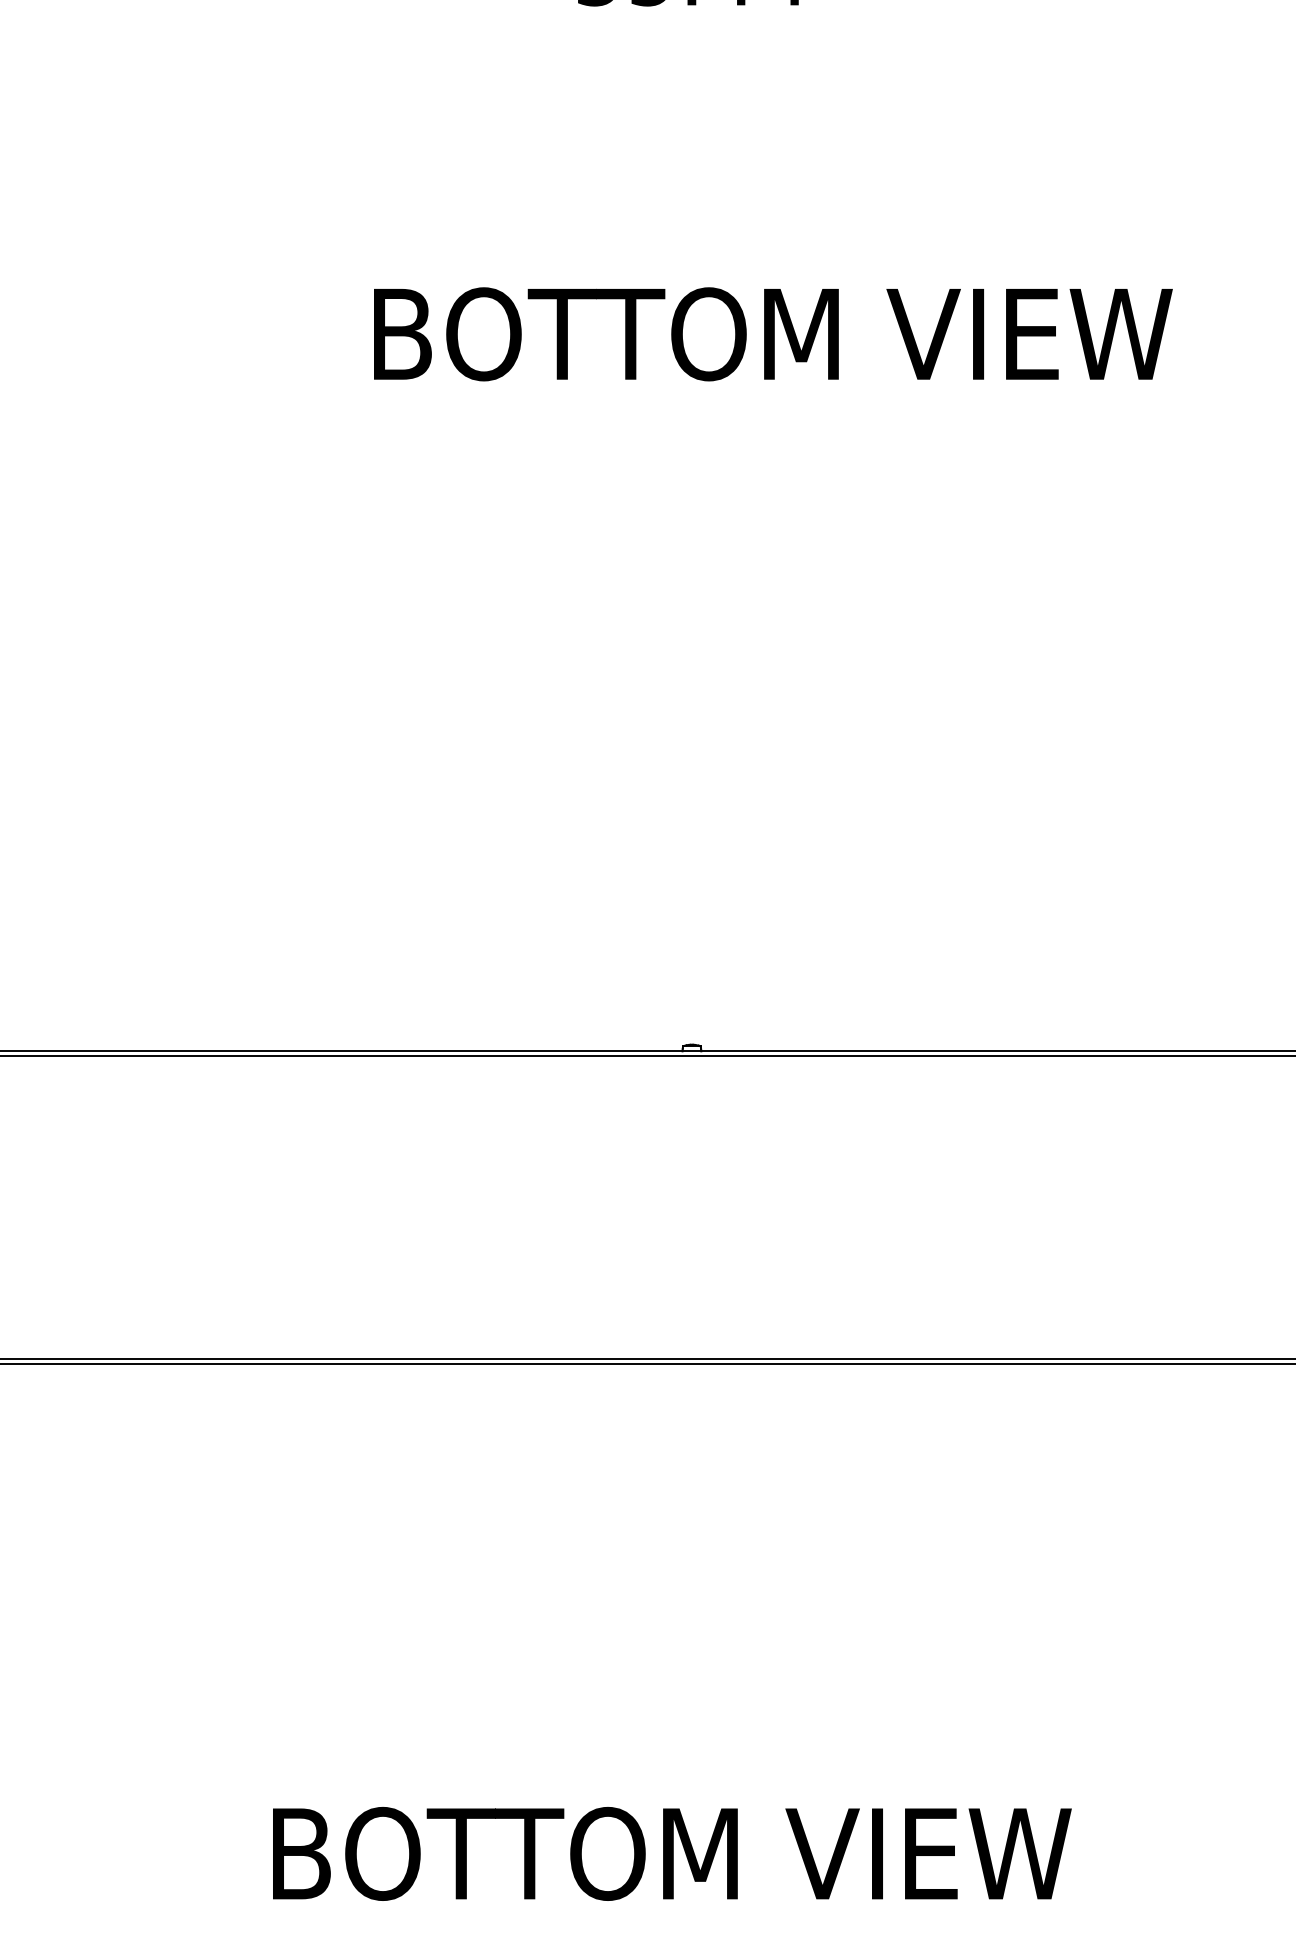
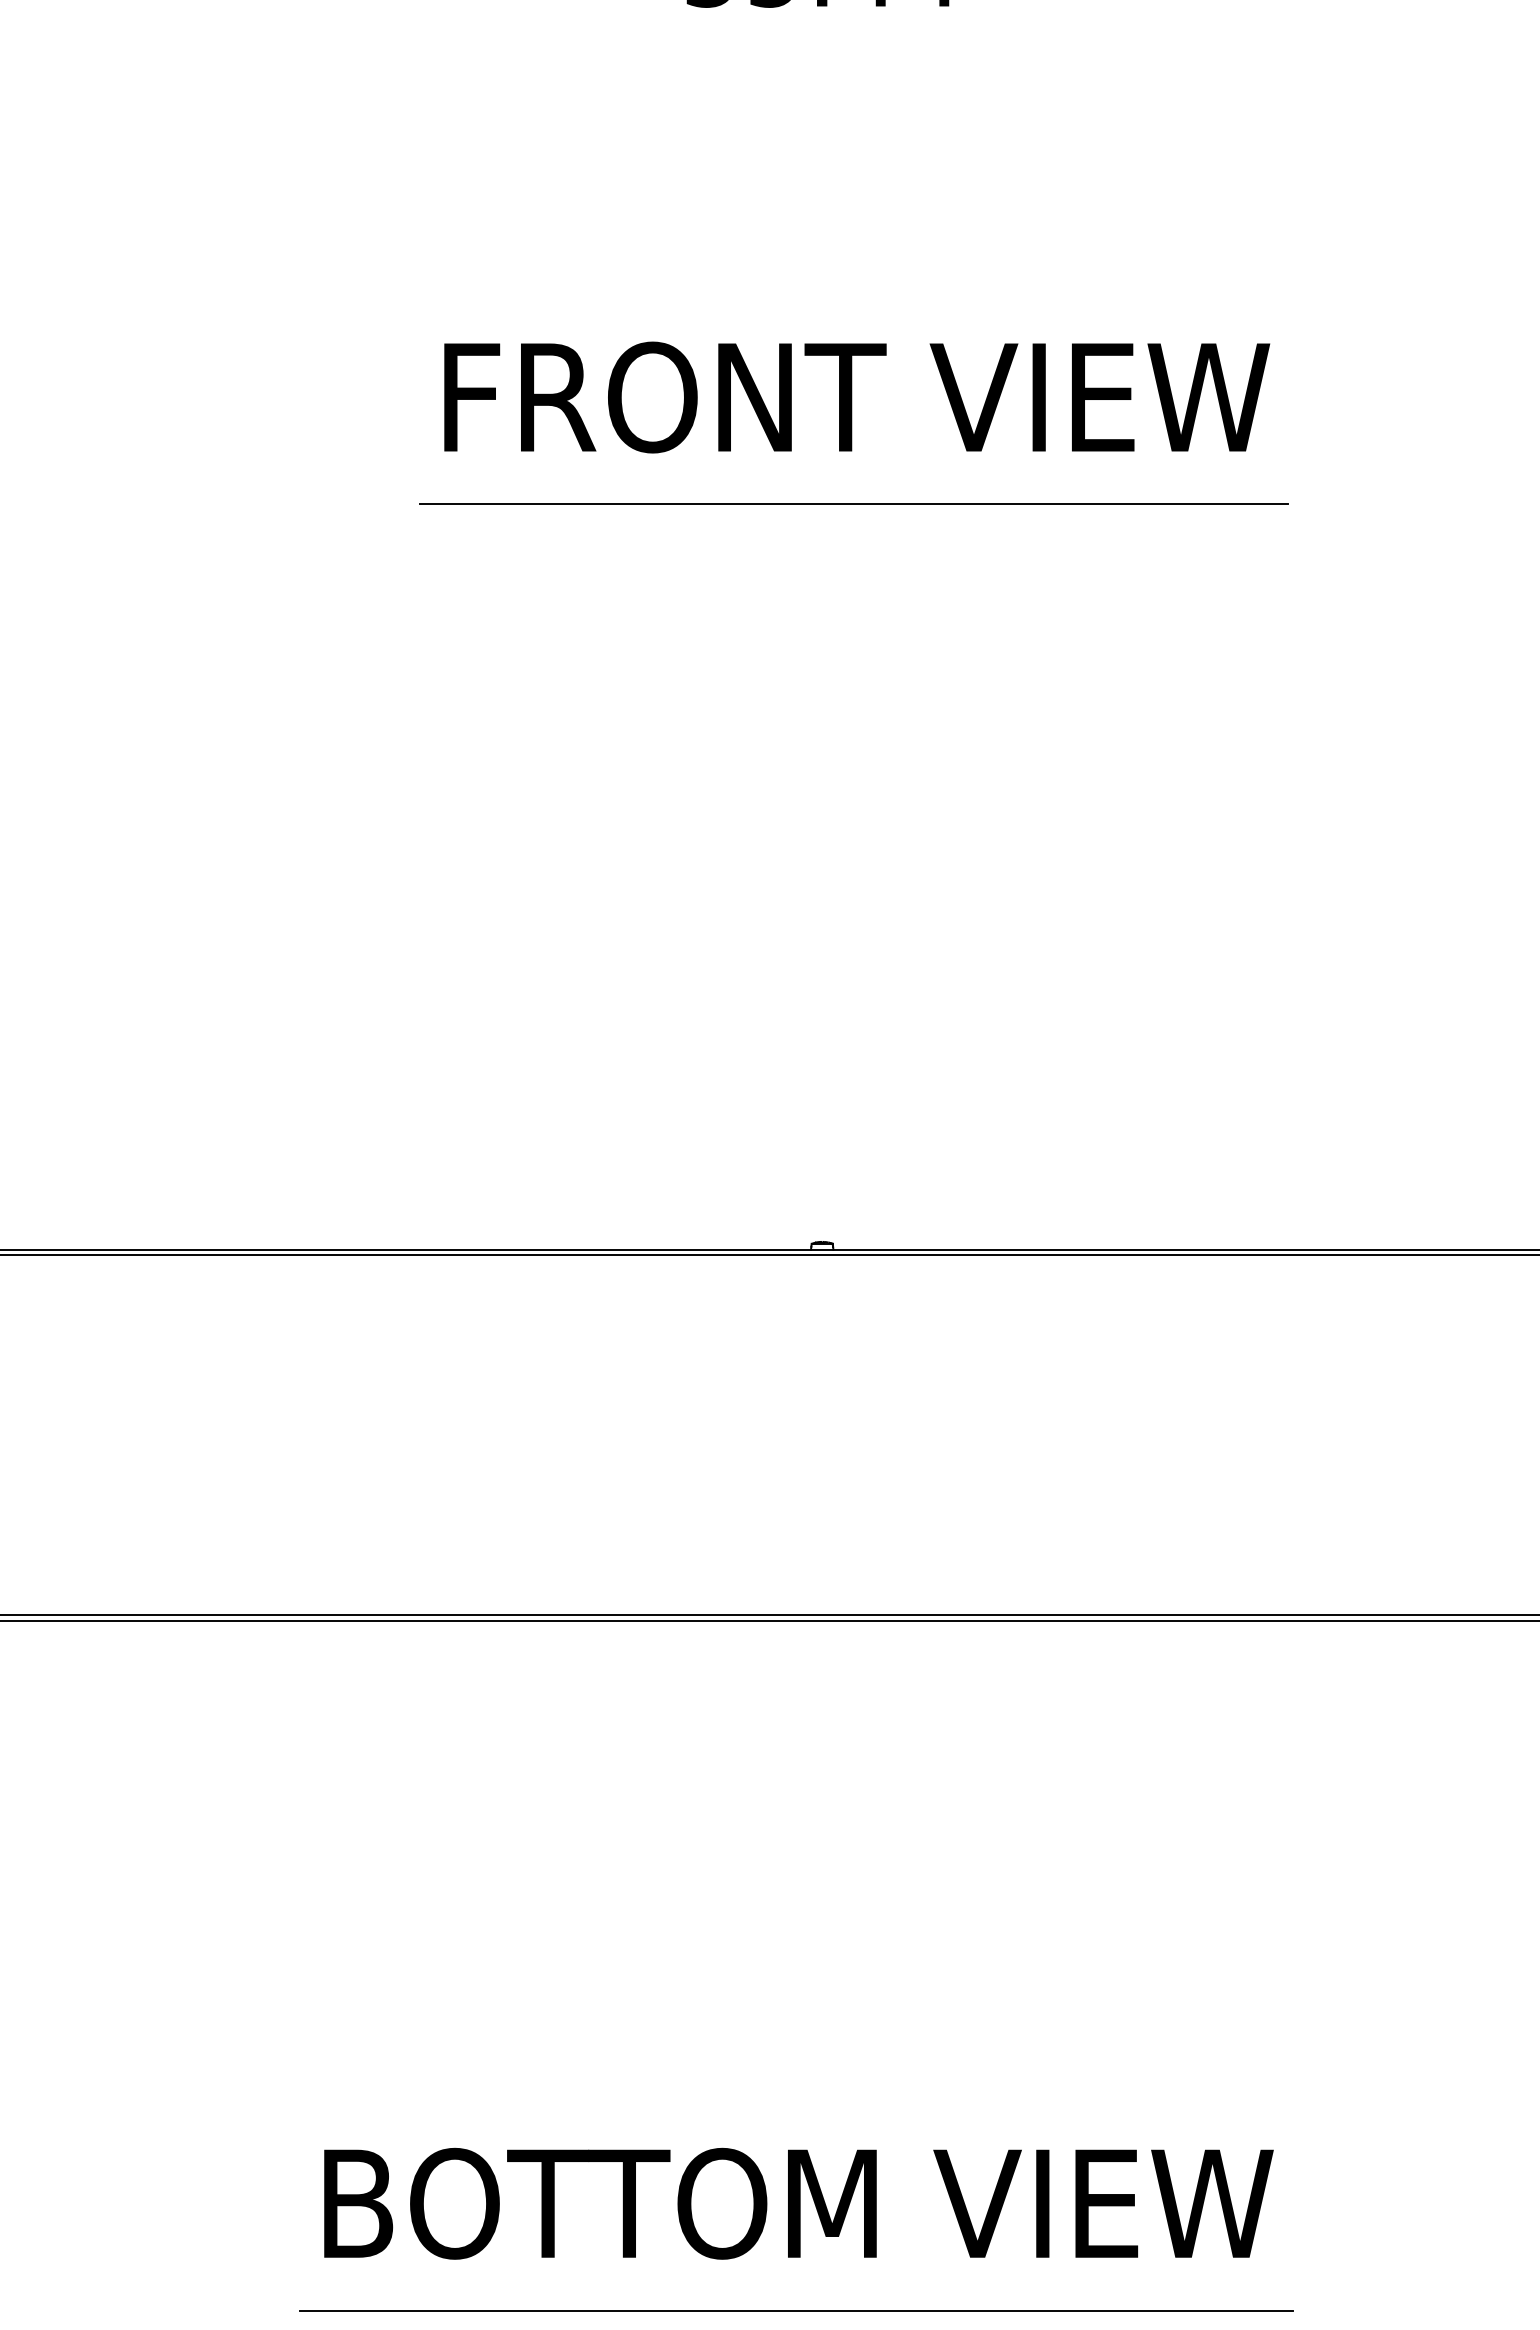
text: (778, 334) -> (925, 397), BOTTOM VIEW -> FRONT VIEW
line: (719, 424) -> (854, 504), added
line: (670, 1943) -> (796, 2310), added

